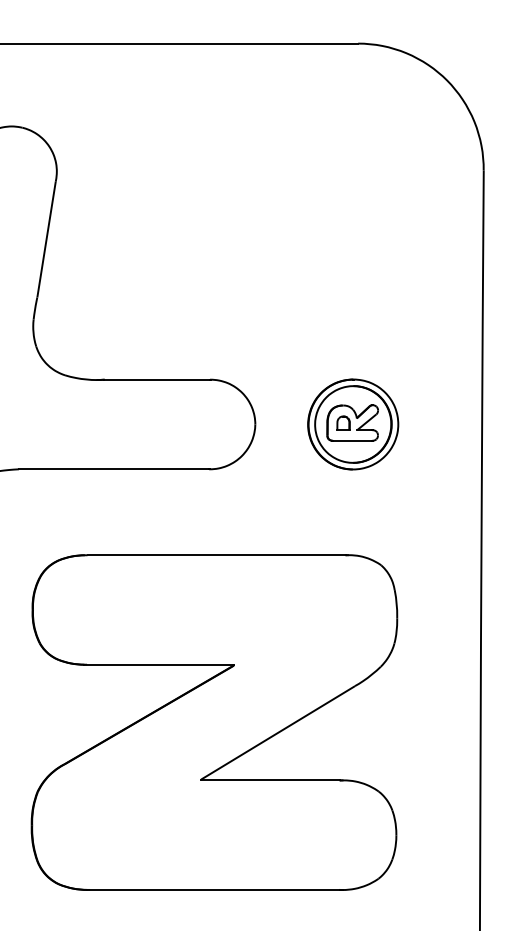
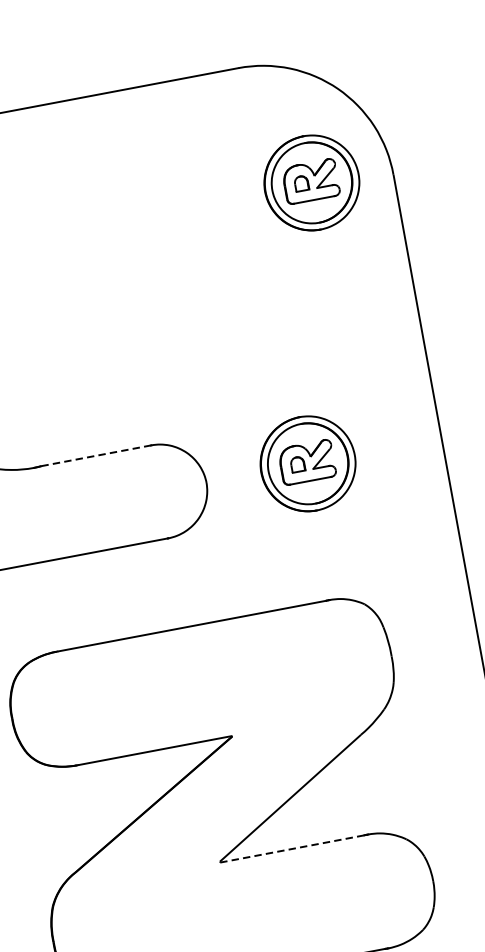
part: (406, 163) -> (312, 182), added
line: (157, 379) -> (96, 455), solid -> dashed
line: (271, 780) -> (293, 848), solid -> dashed

